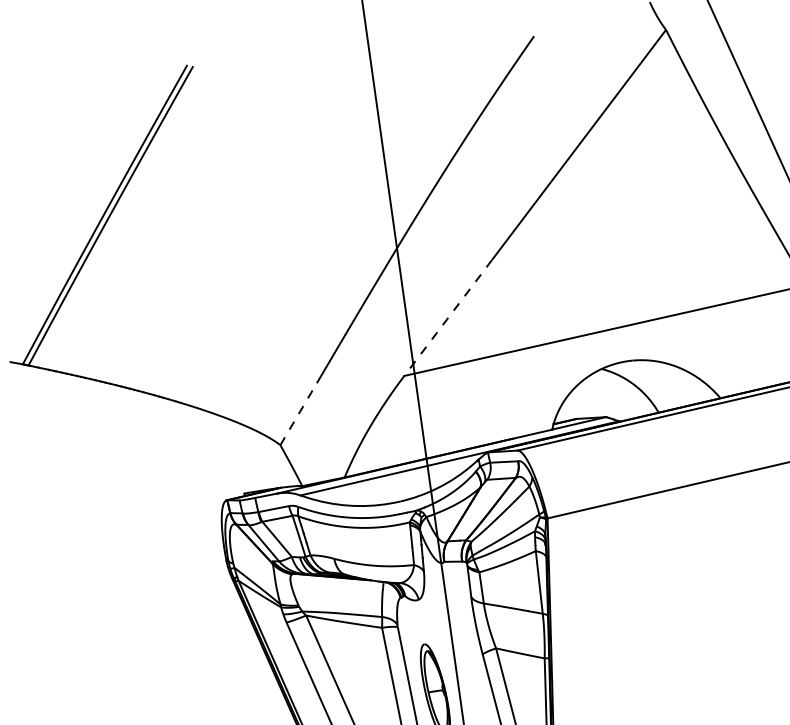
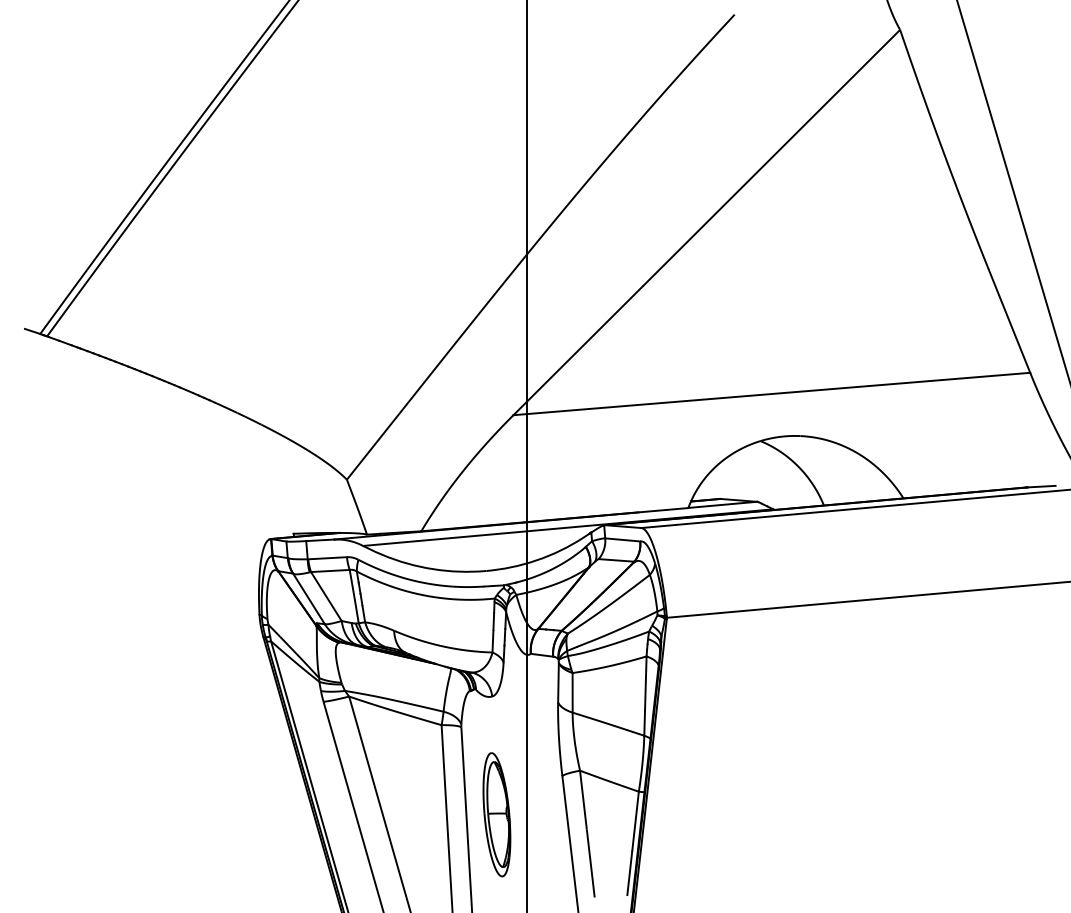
line: (447, 318) -> (577, 351), dashed -> solid
line: (298, 414) -> (374, 444), dashed -> solid

